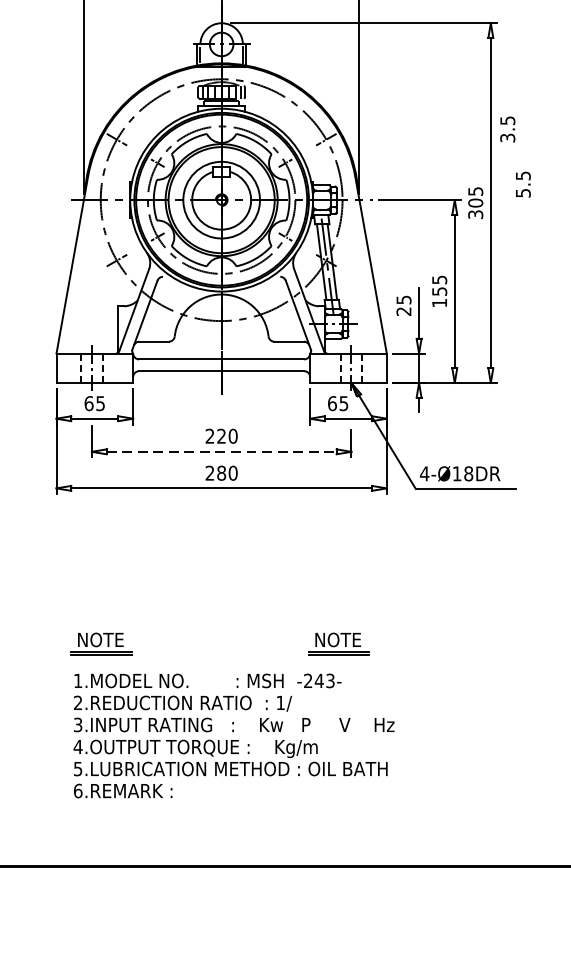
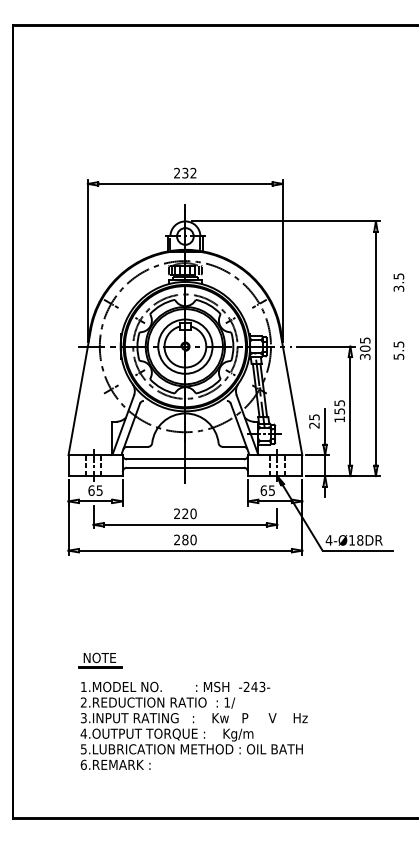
text: (507, 129) -> (398, 282), moved
text: (522, 184) -> (398, 350), moved
line: (221, 451) -> (185, 524), dashed -> solid
part: (339, 643) -> (268, 660), removed

